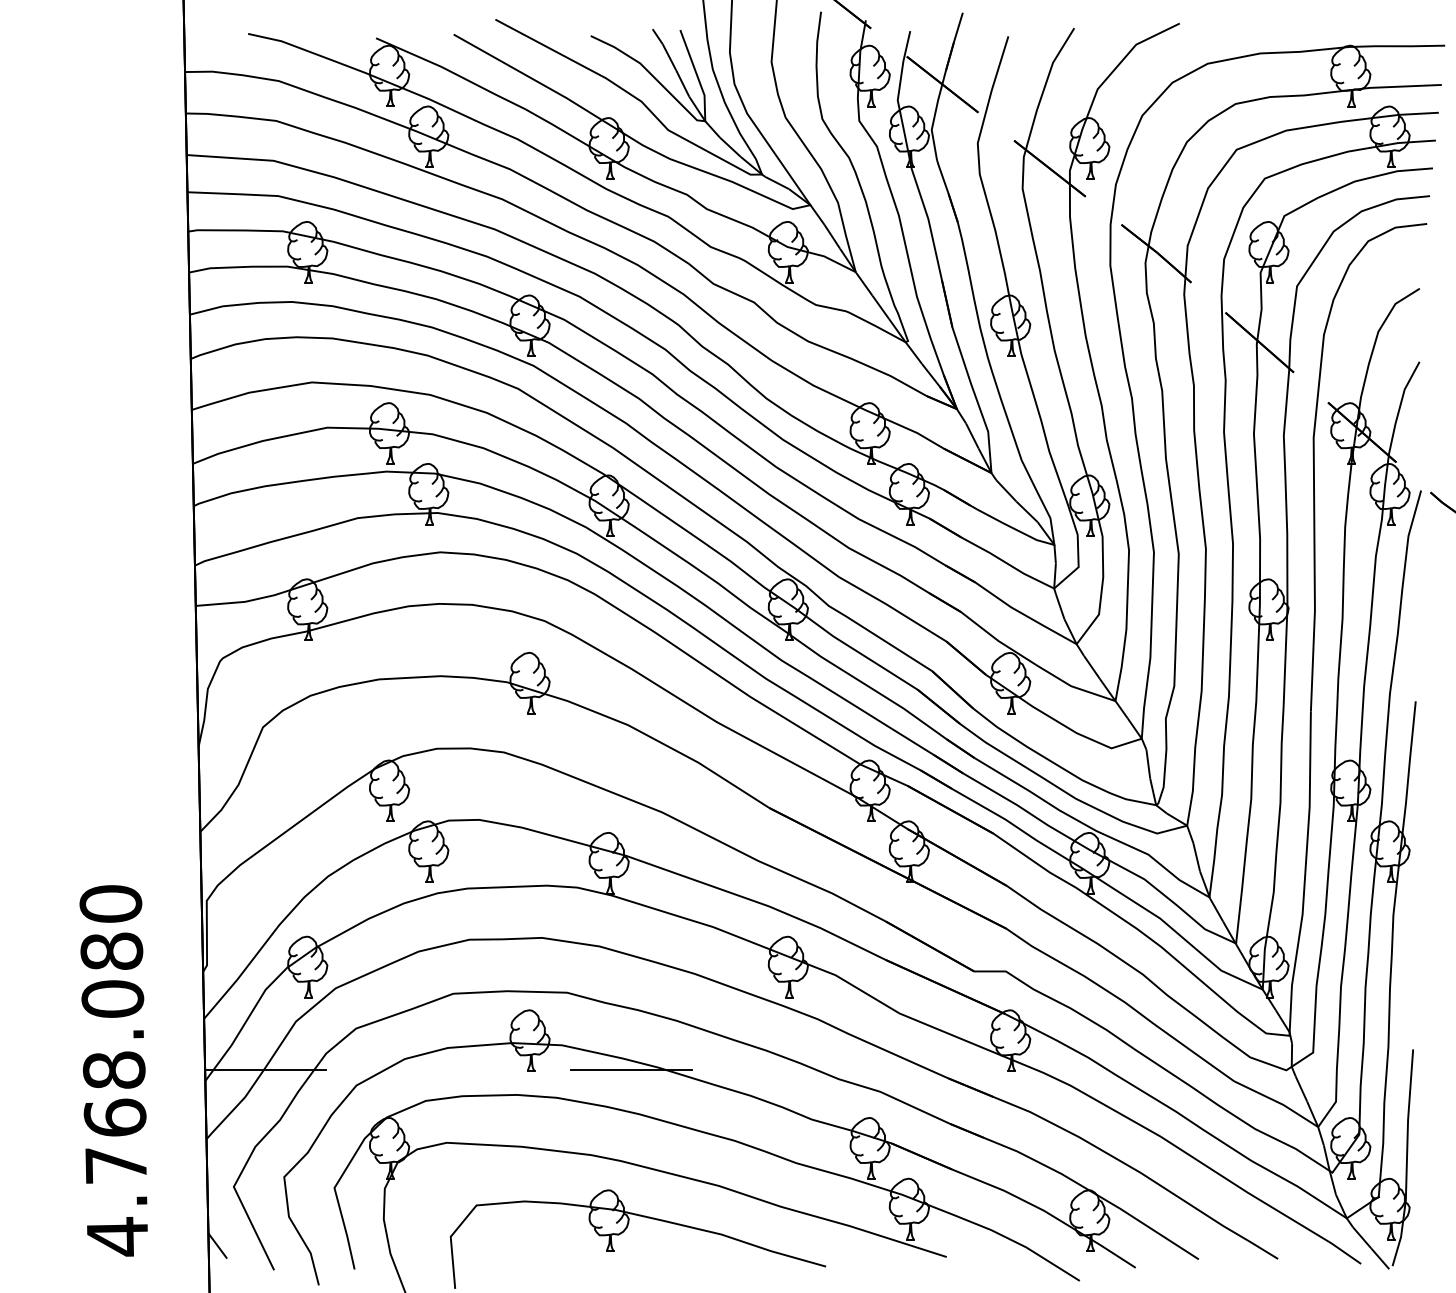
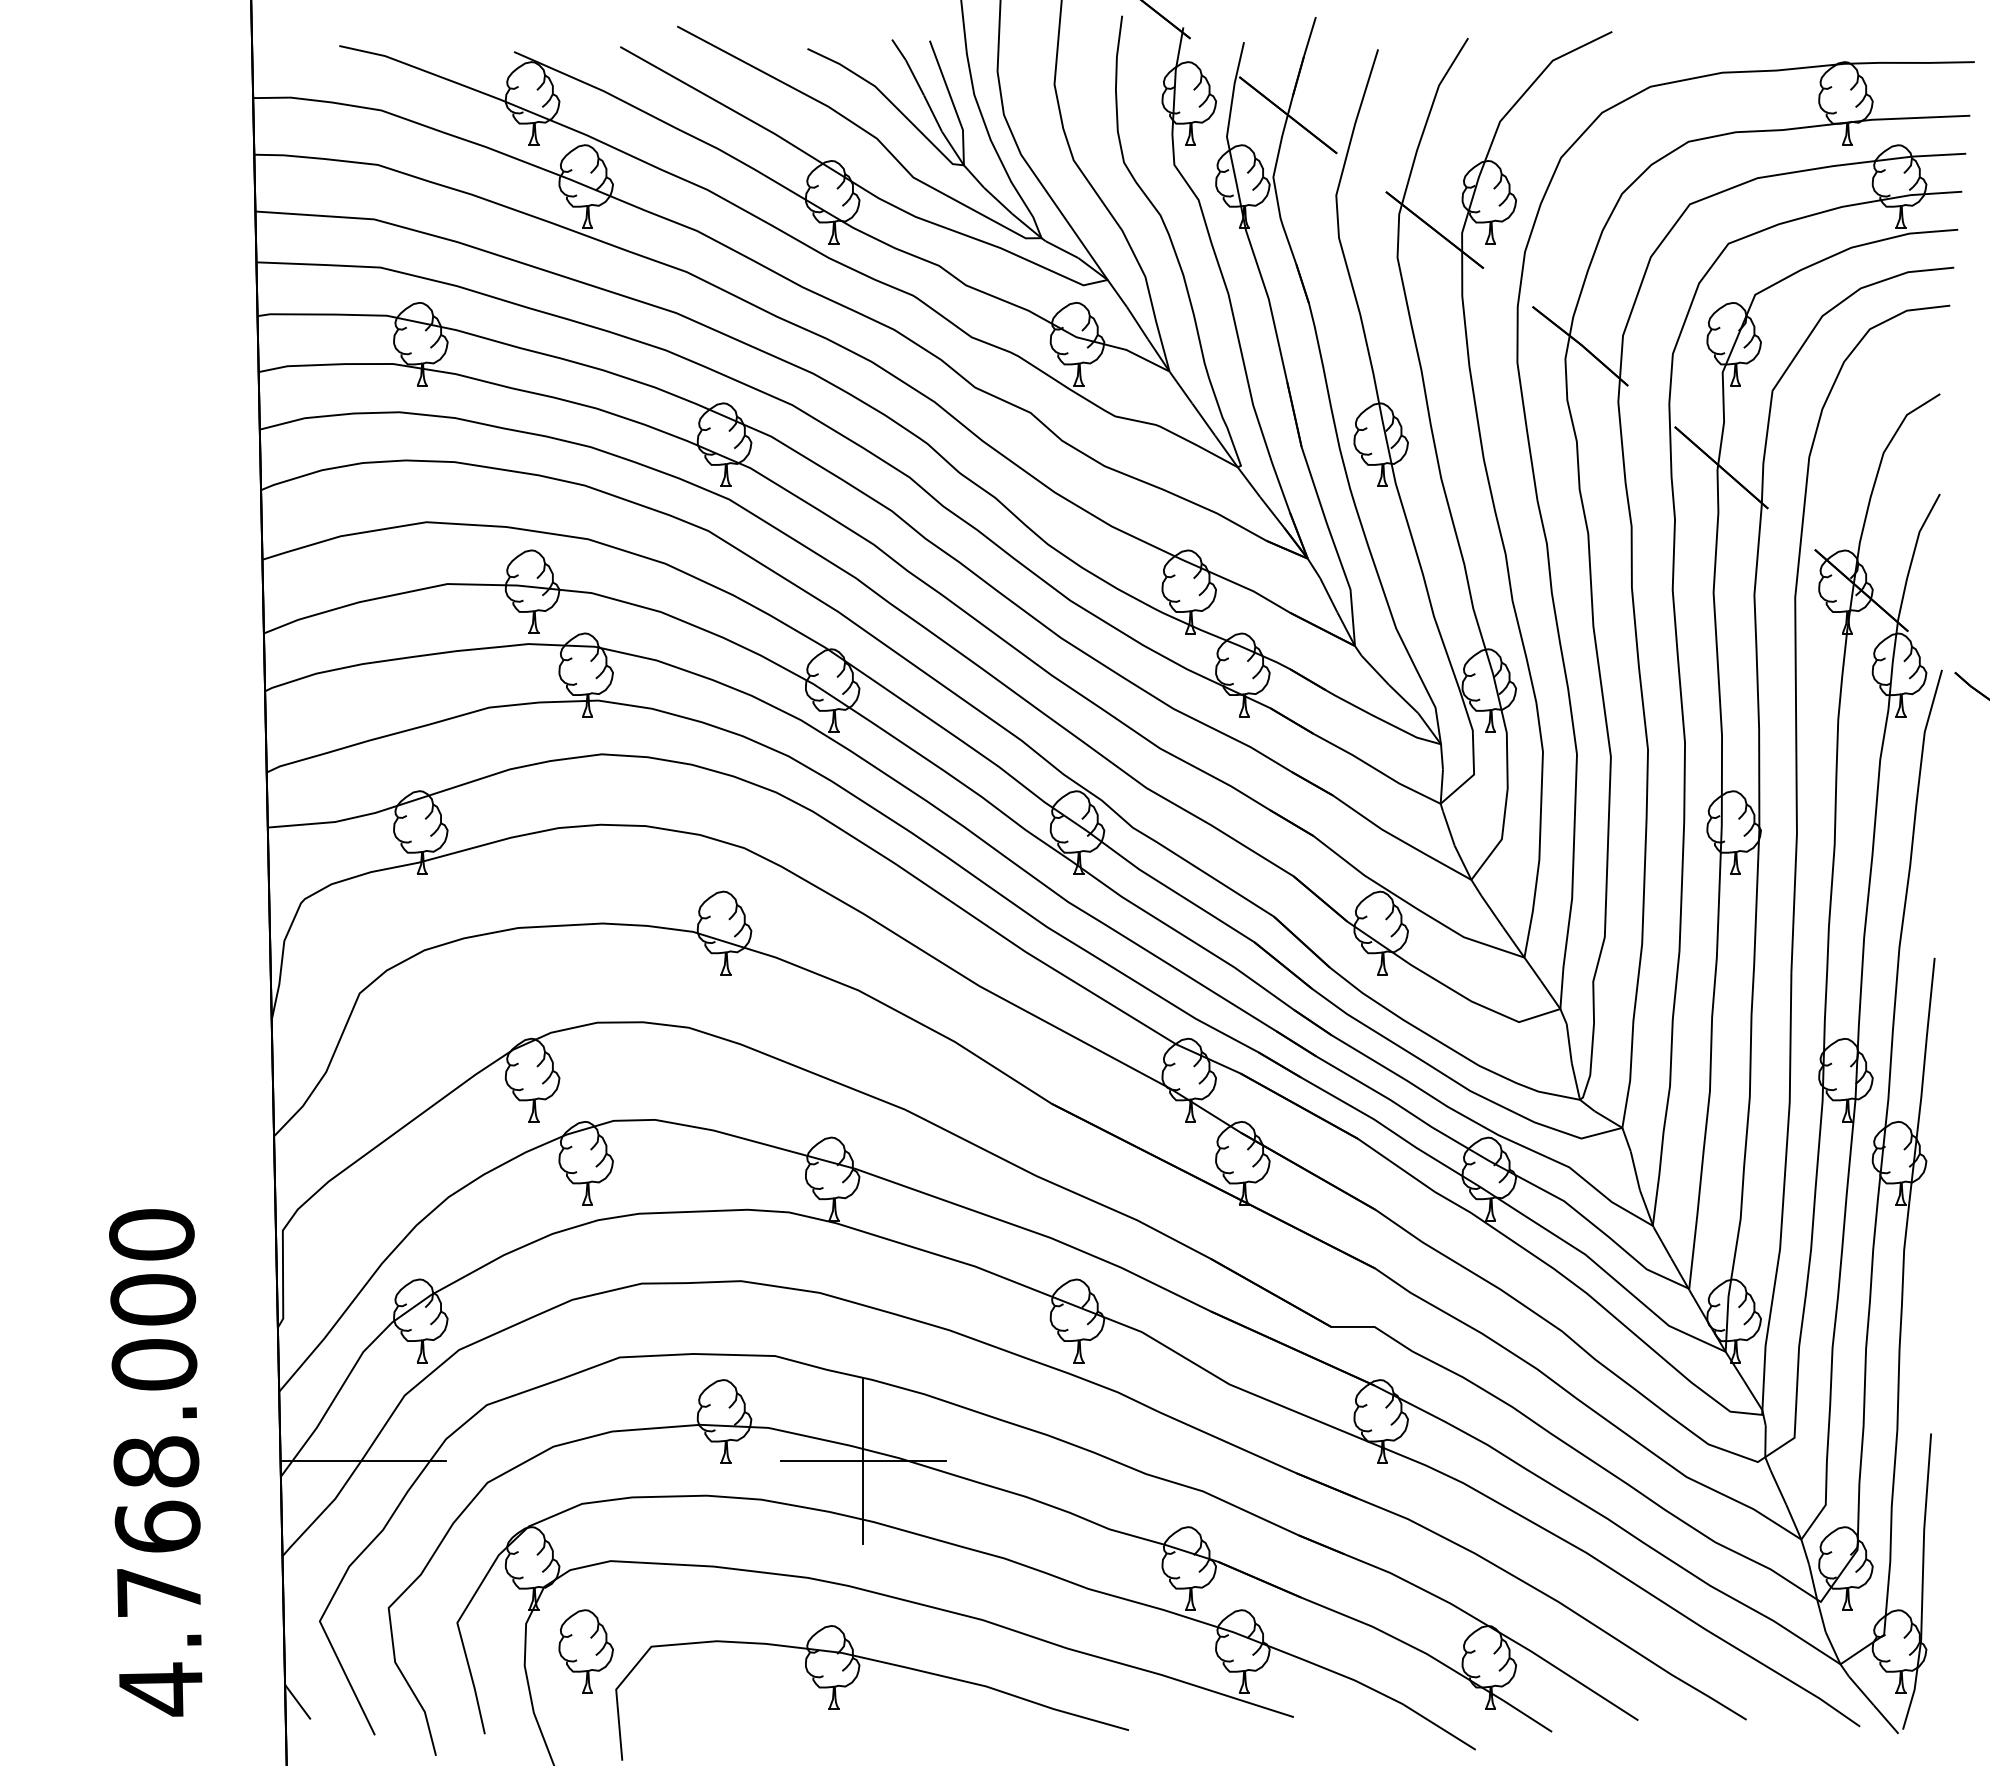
text: (111, 951) -> (152, 1299), 4.768.080 -> 4.768.000
line: (631, 1069) -> (863, 1461), added
part: (428, 1208) -> (585, 1651), added

